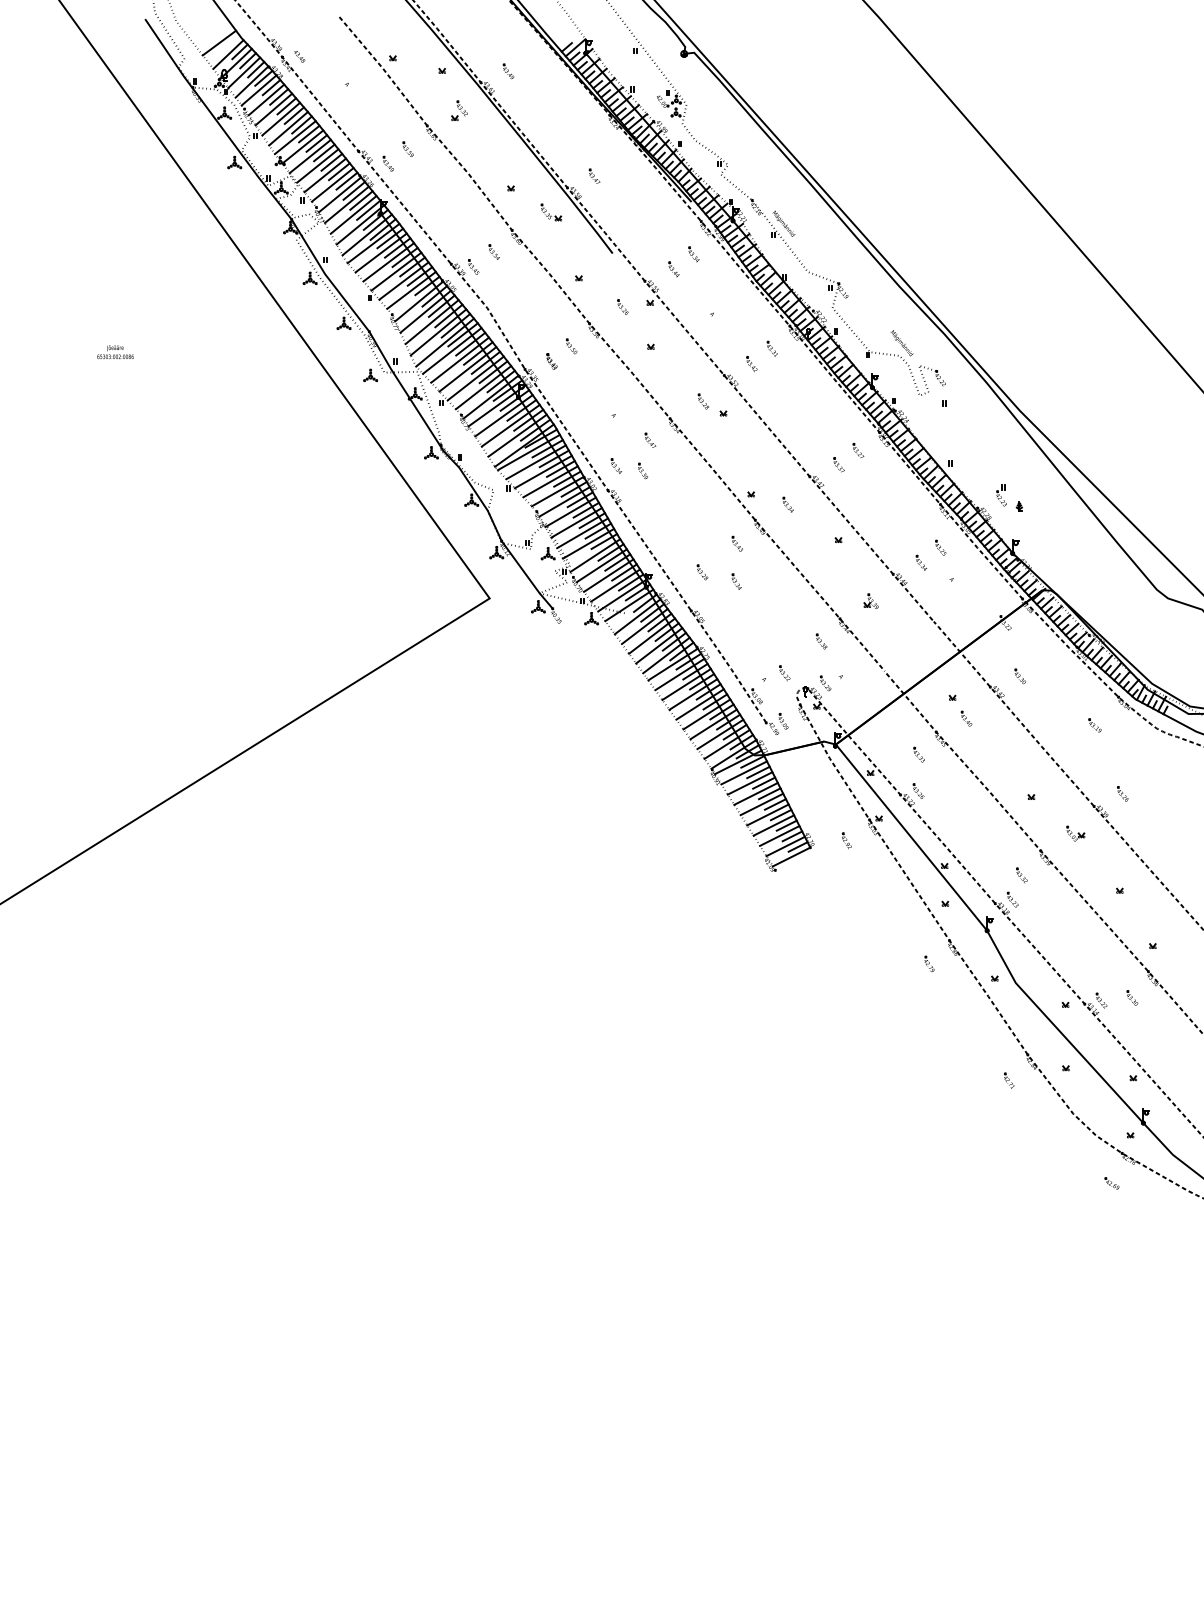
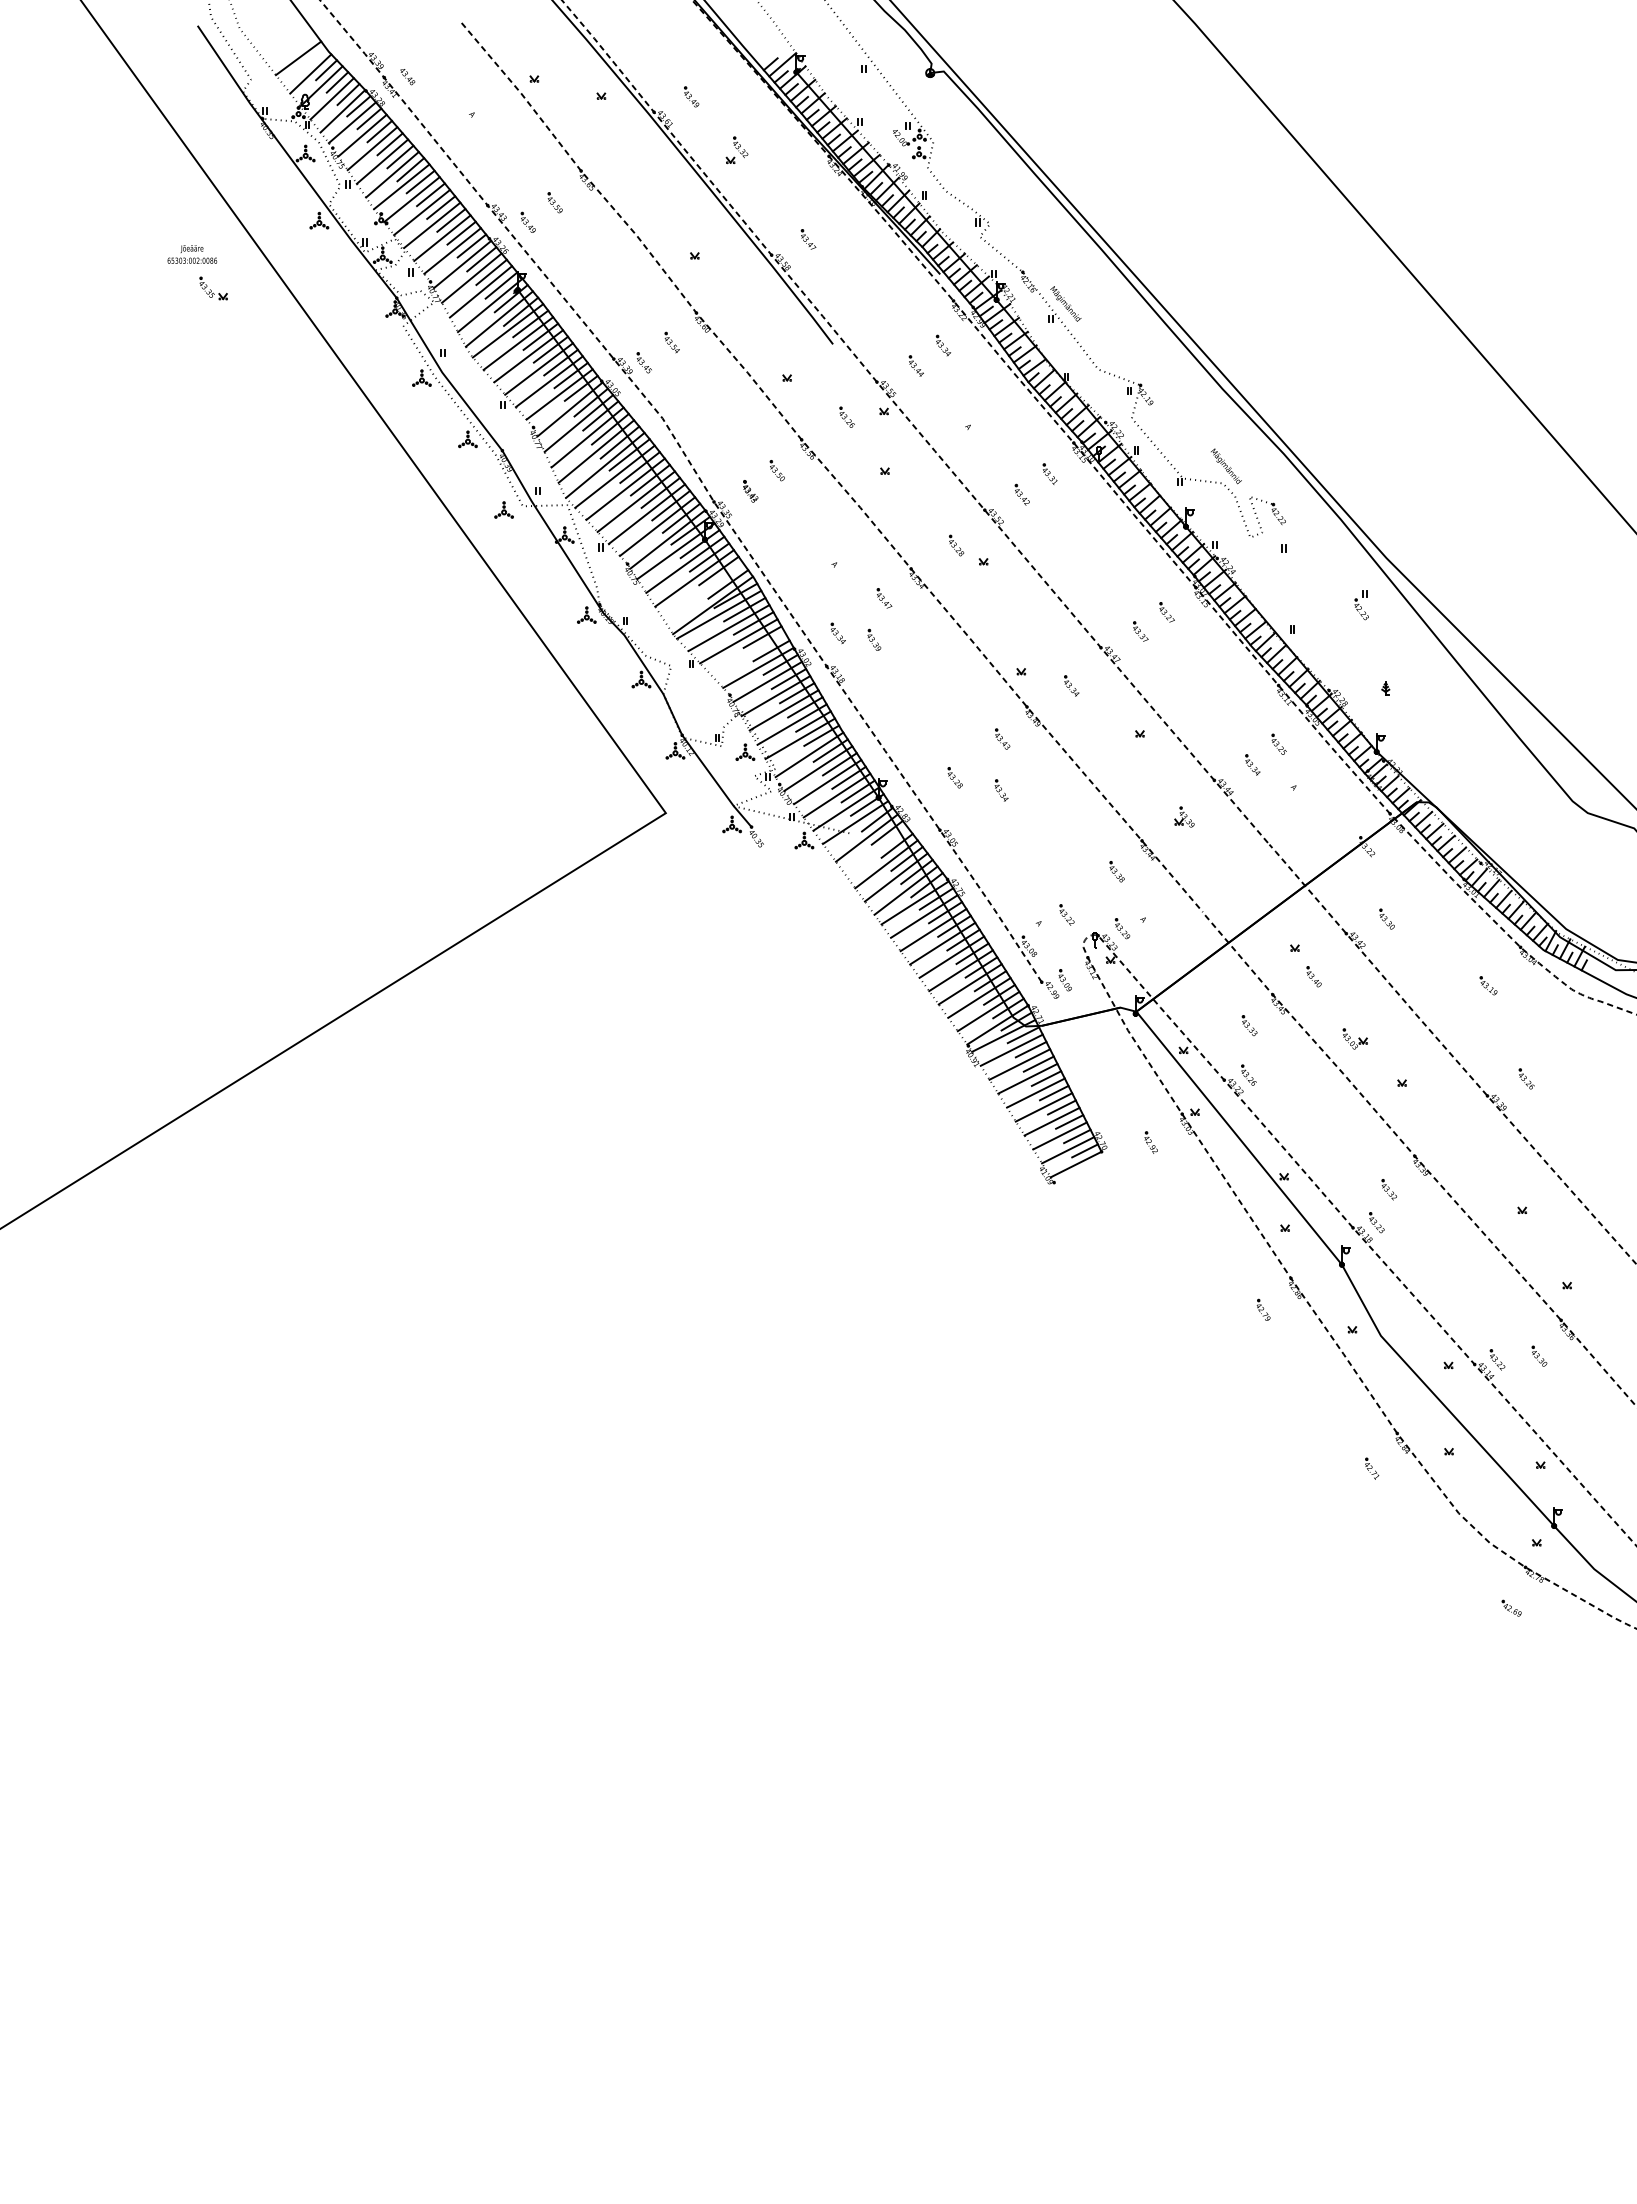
part: (459, 110) -> (736, 150), moved
part: (551, 212) -> (213, 288), moved
text: (115, 352) -> (192, 254), moved
line: (517, 435) -> (703, 591), removed
line: (550, 481) -> (748, 654), removed
part: (1001, 495) -> (1361, 605), moved
line: (644, 626) -> (876, 851), removed
part: (1075, 833) -> (1354, 1038), moved

